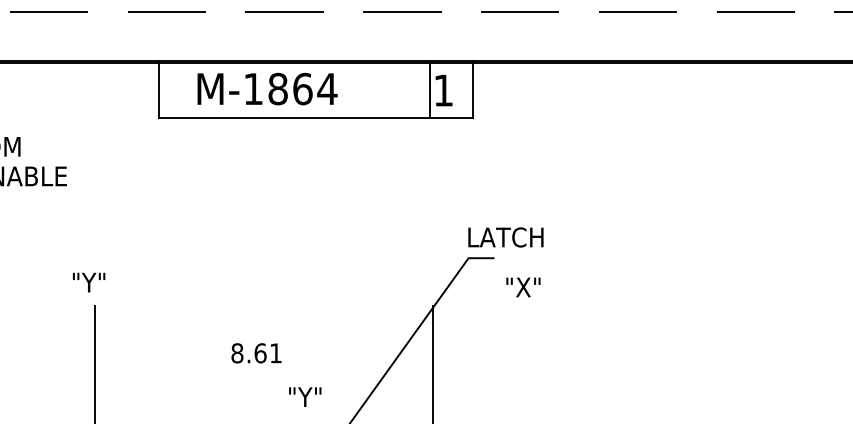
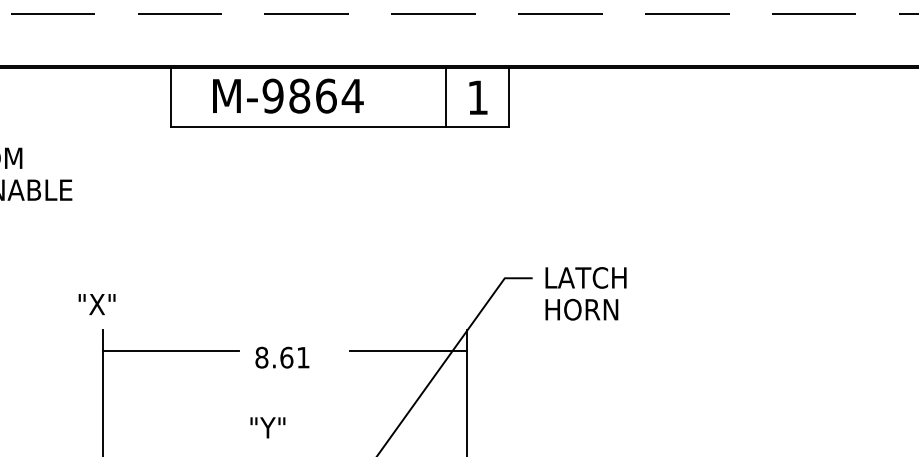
text: (252, 88) -> (272, 95), M-1864 -> M-9864
line: (429, 90) -> (445, 97), moved
text: (505, 237) -> (585, 277), moved
text: (94, 282) -> (101, 304), "Y" -> "X"
text: (539, 287) -> (581, 309), "X" -> HORN
line: (158, 325) -> (170, 350), added
line: (379, 325) -> (408, 350), added
text: (256, 353) -> (282, 357), moved
text: (304, 396) -> (267, 427), moved

